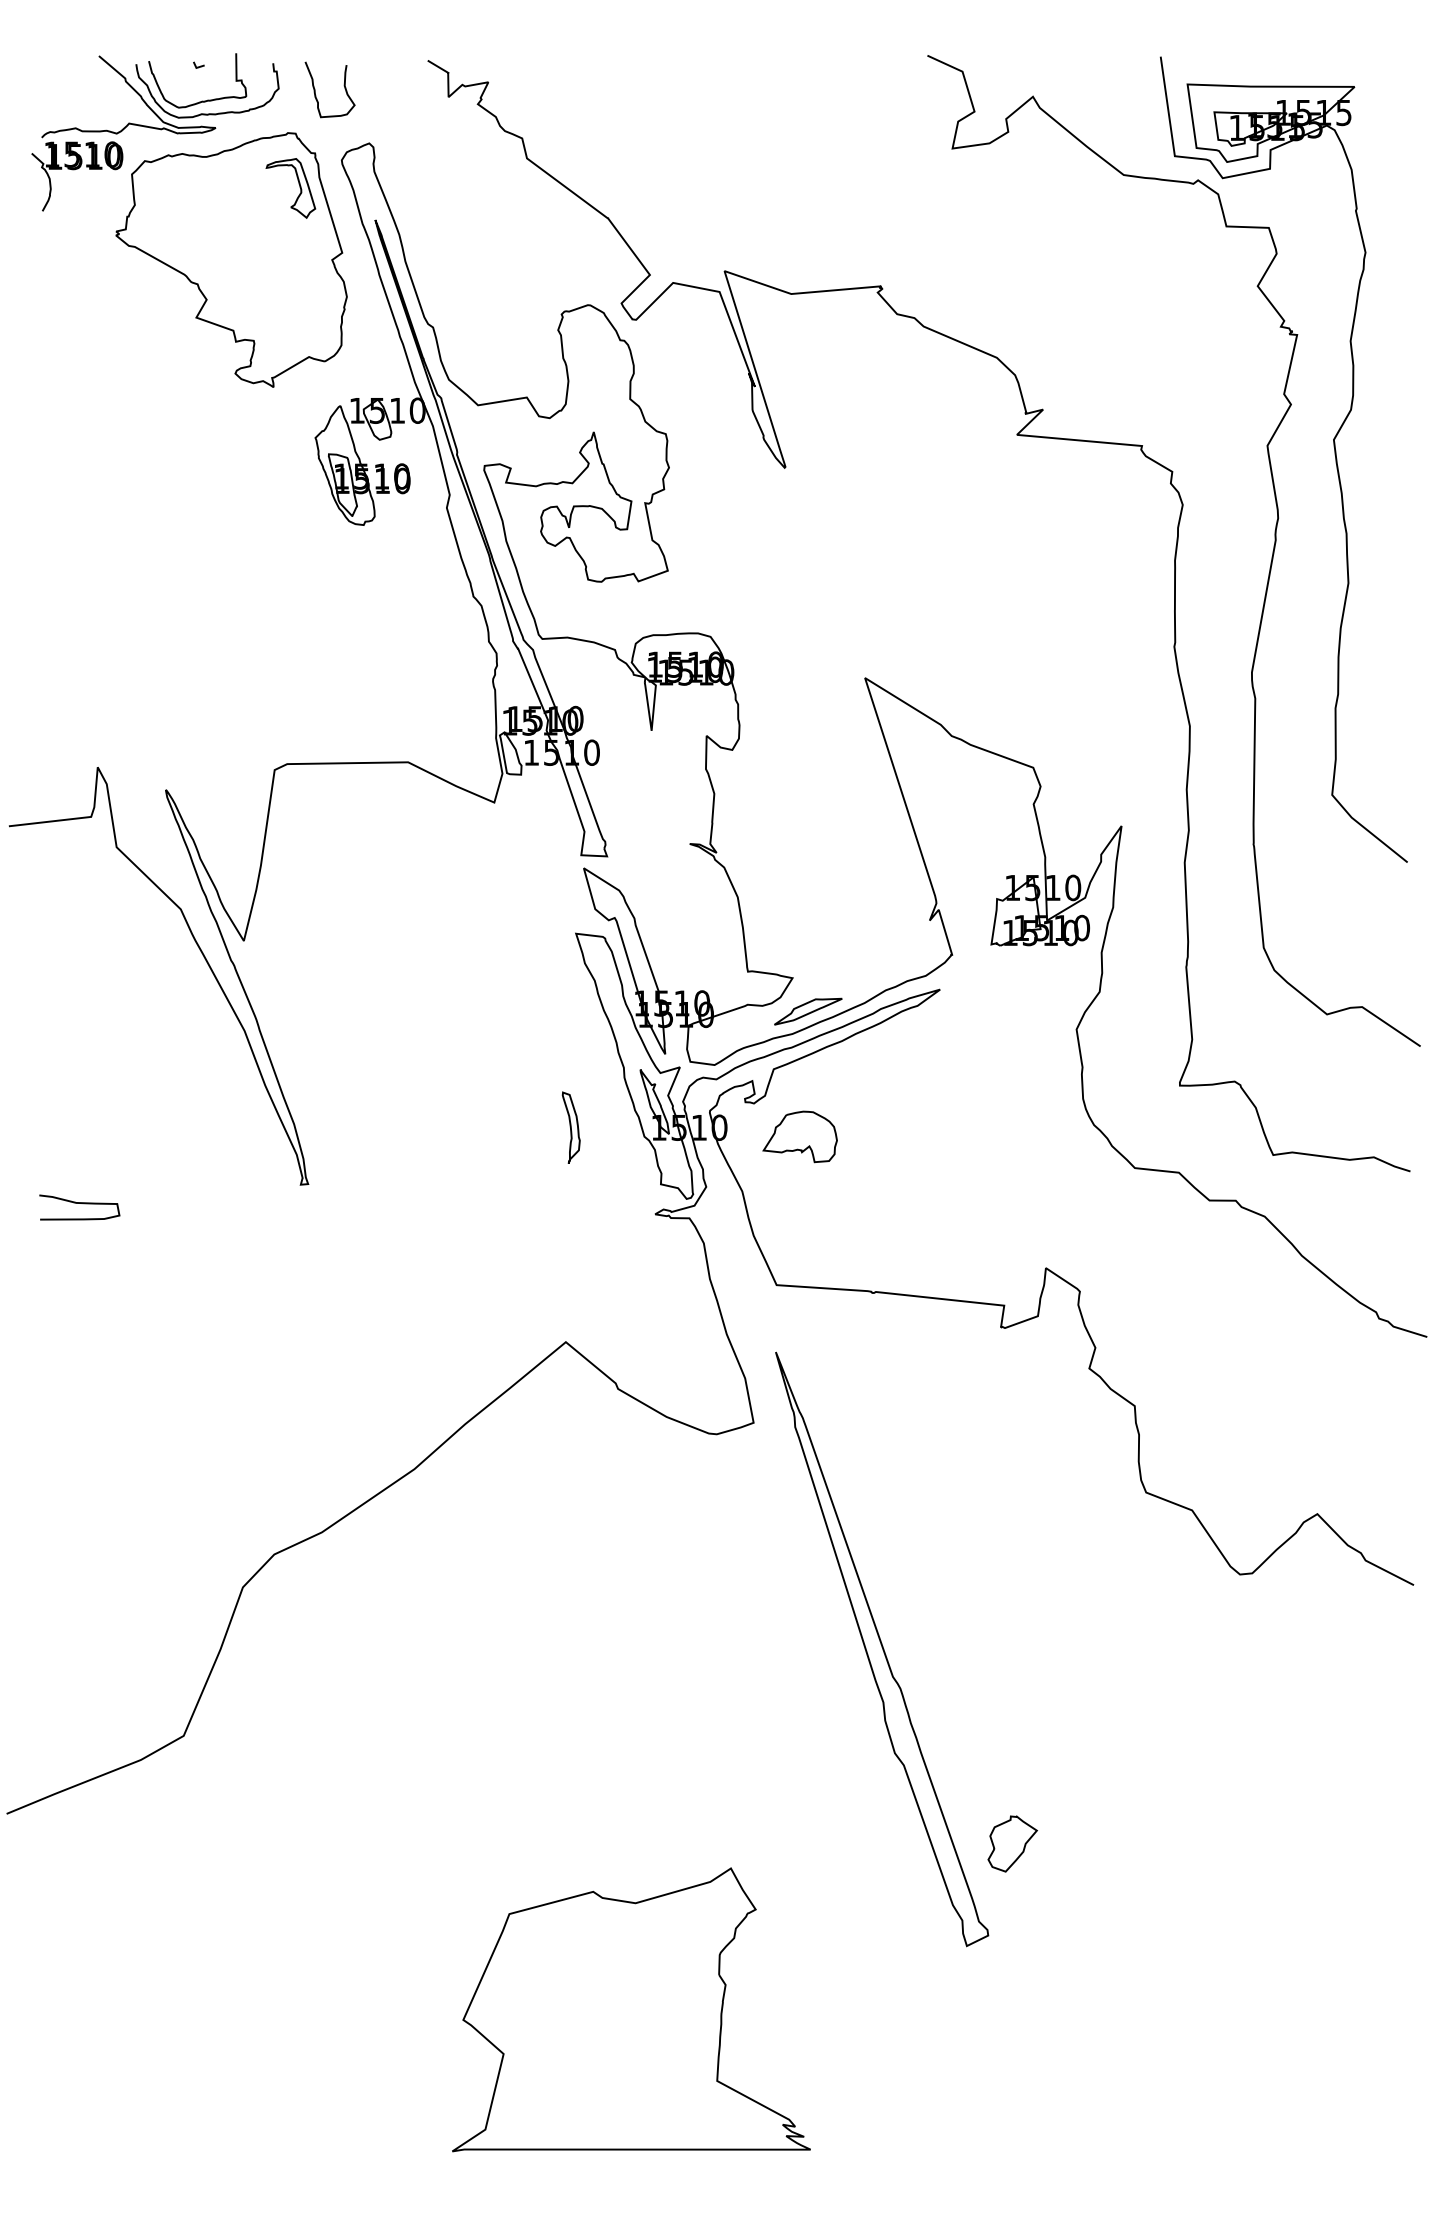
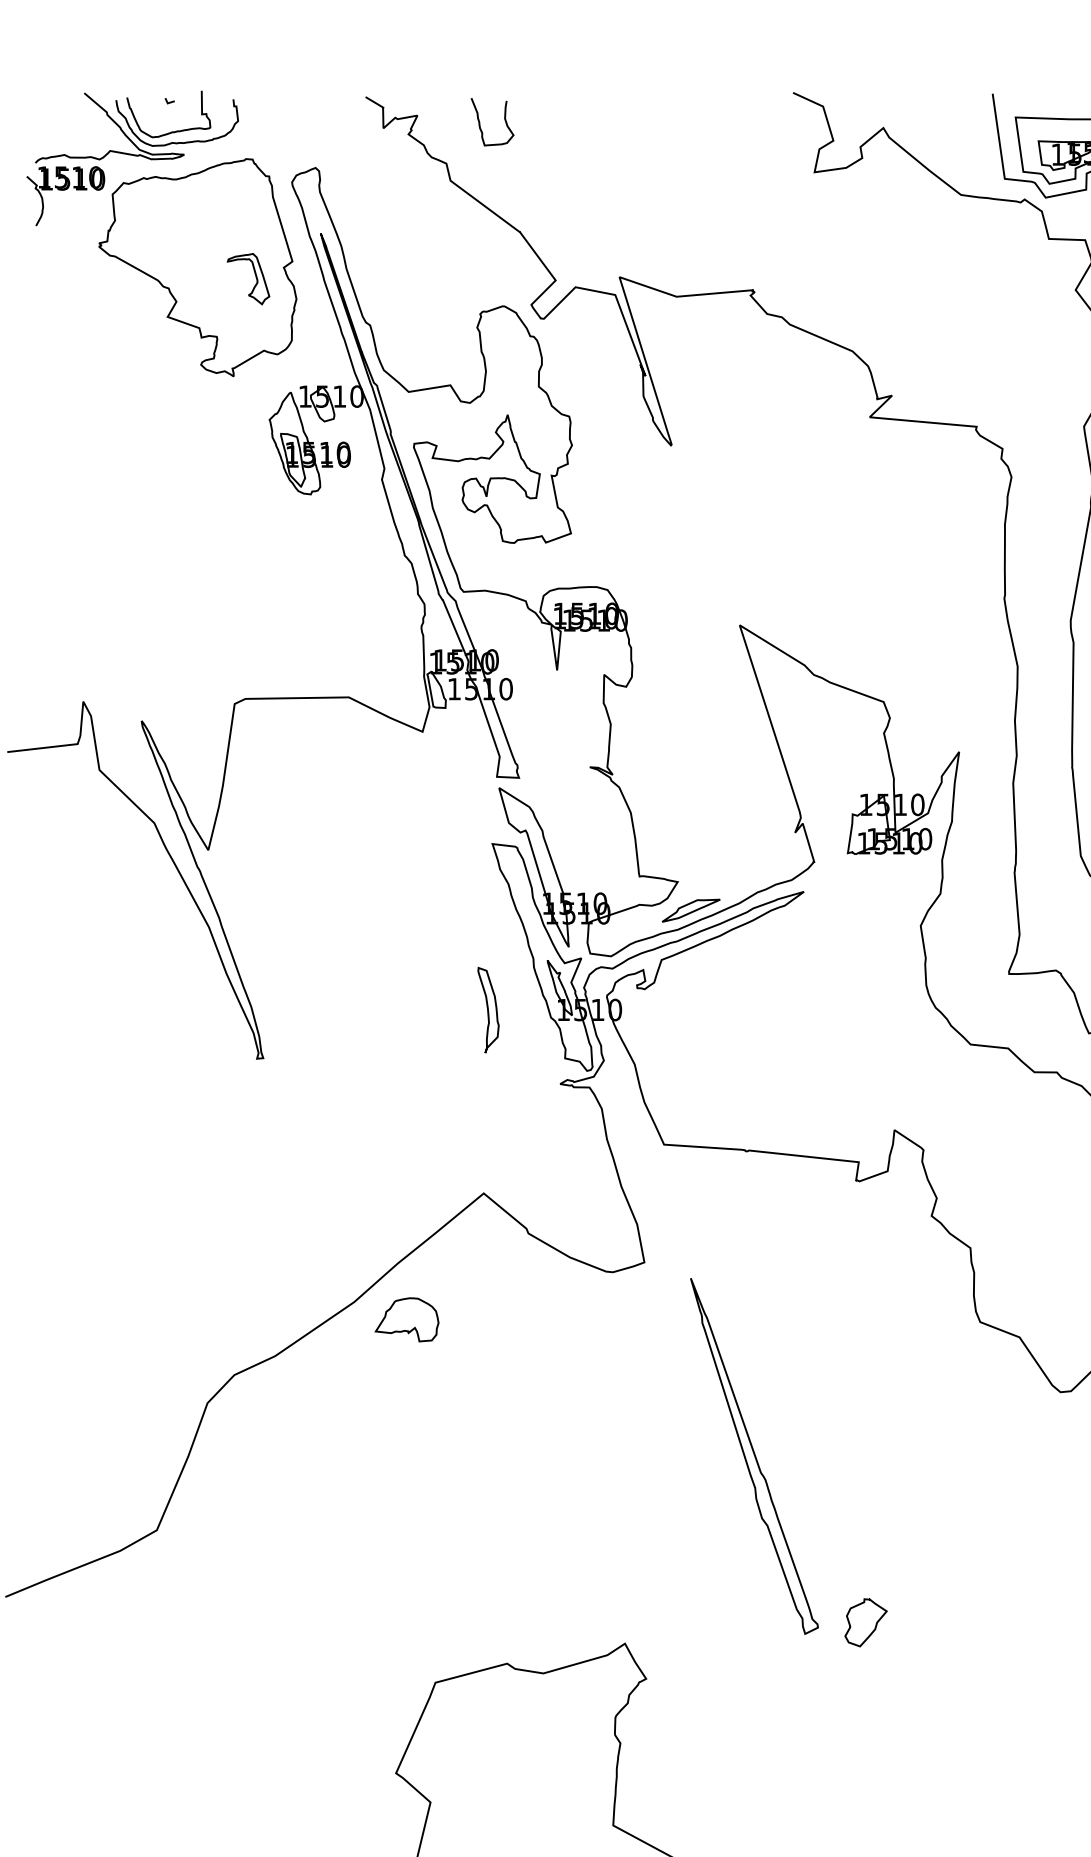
curve: (315, 89) -> (480, 121), moved
part: (298, 184) -> (255, 275), moved
part: (570, 1127) -> (487, 1009), size x1.4
part: (799, 1136) -> (406, 1319), moved
curve: (79, 1203) -> (67, 1074), removed
part: (882, 1649) -> (754, 1456), size x0.7

